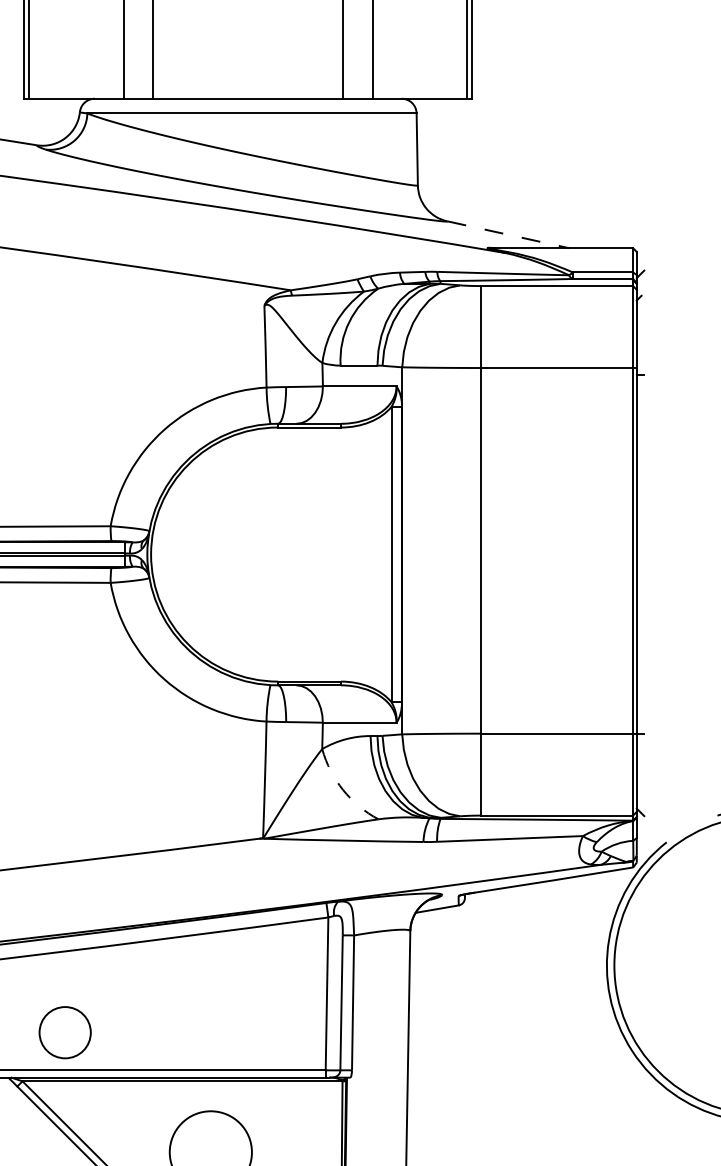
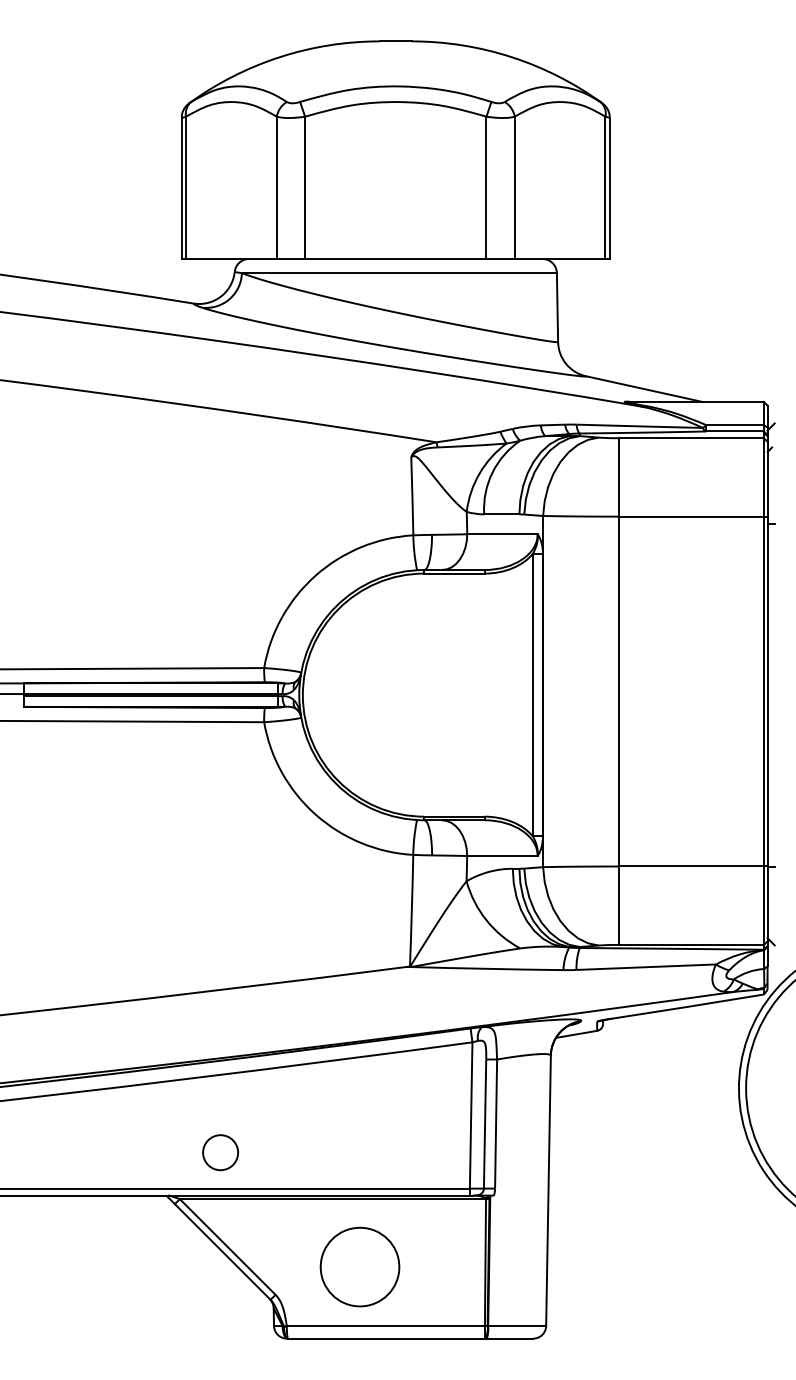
line: (508, 235) -> (644, 389), dashed -> solid
arc: (343, 790) -> (486, 920), dashed -> solid
circle: (65, 1032) -> (220, 1152), size x0.71

